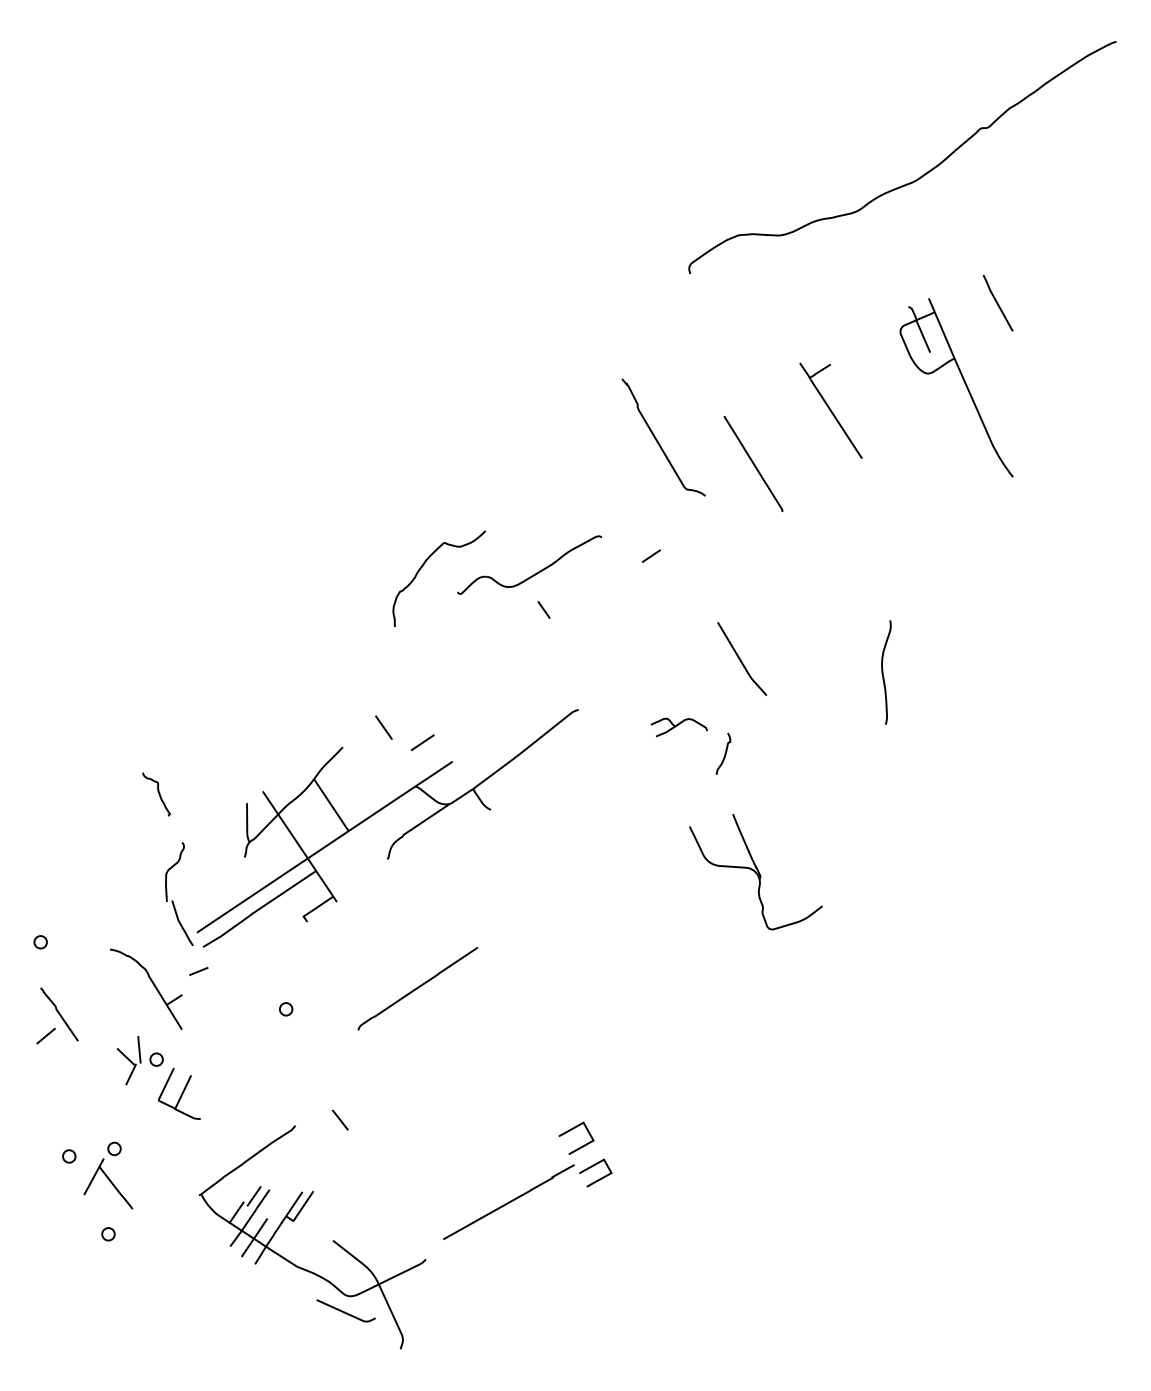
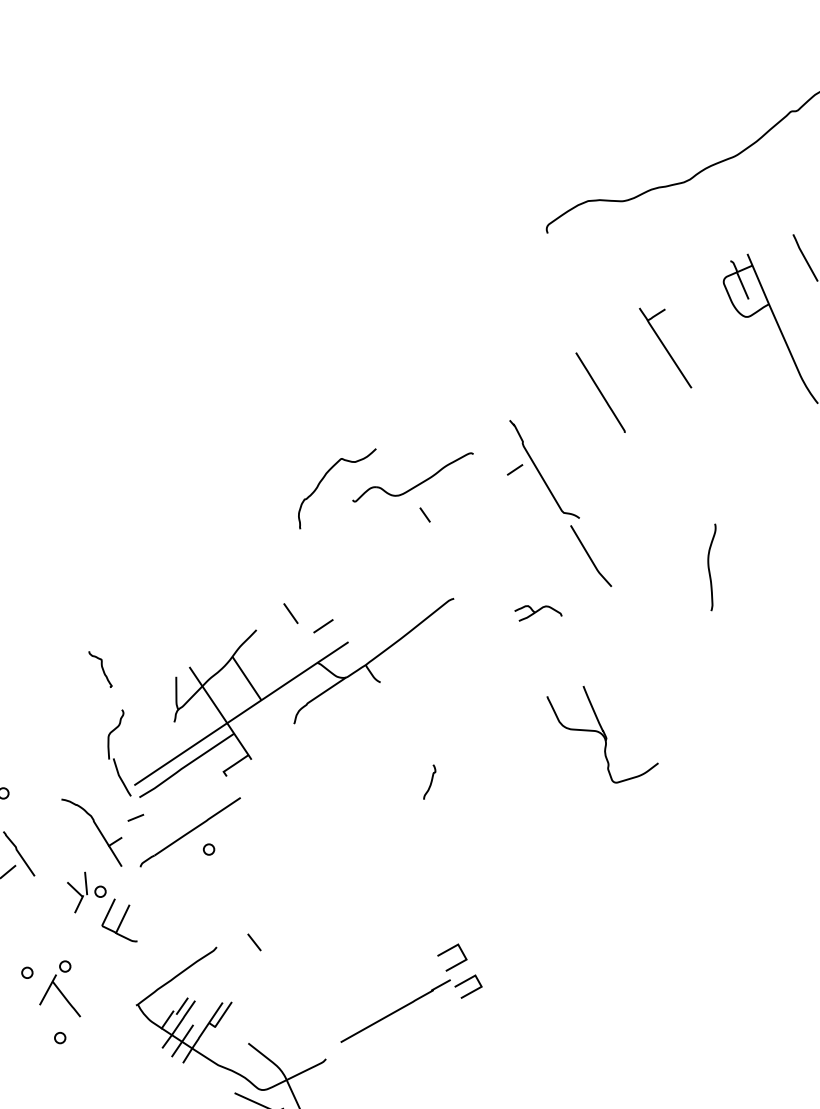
curve: (657, 439) -> (539, 471), moved
curve: (724, 753) -> (430, 781), moved
part: (417, 988) -> (190, 832), moved

